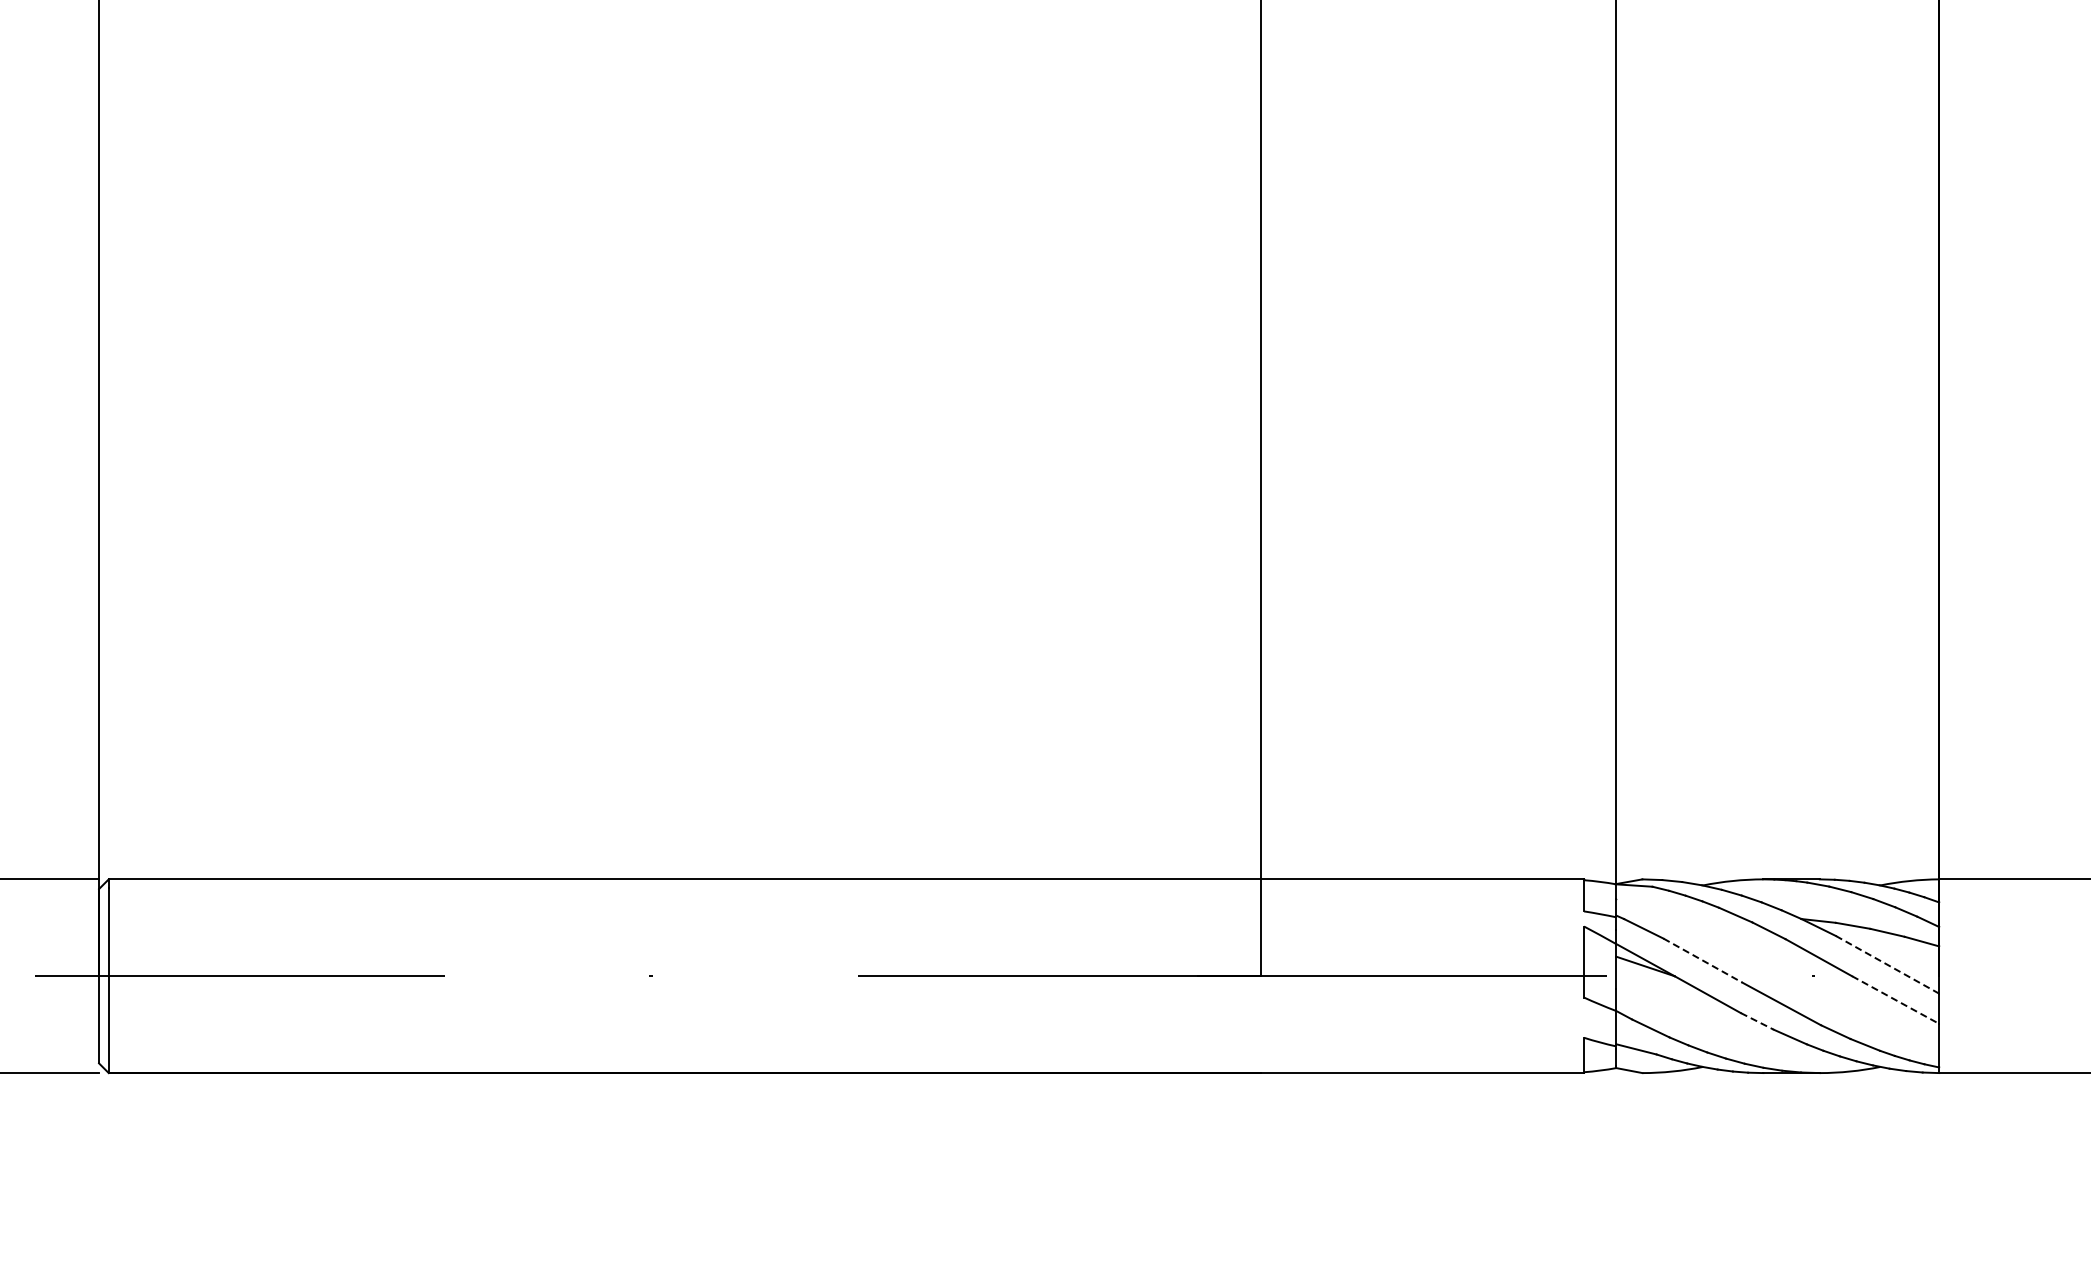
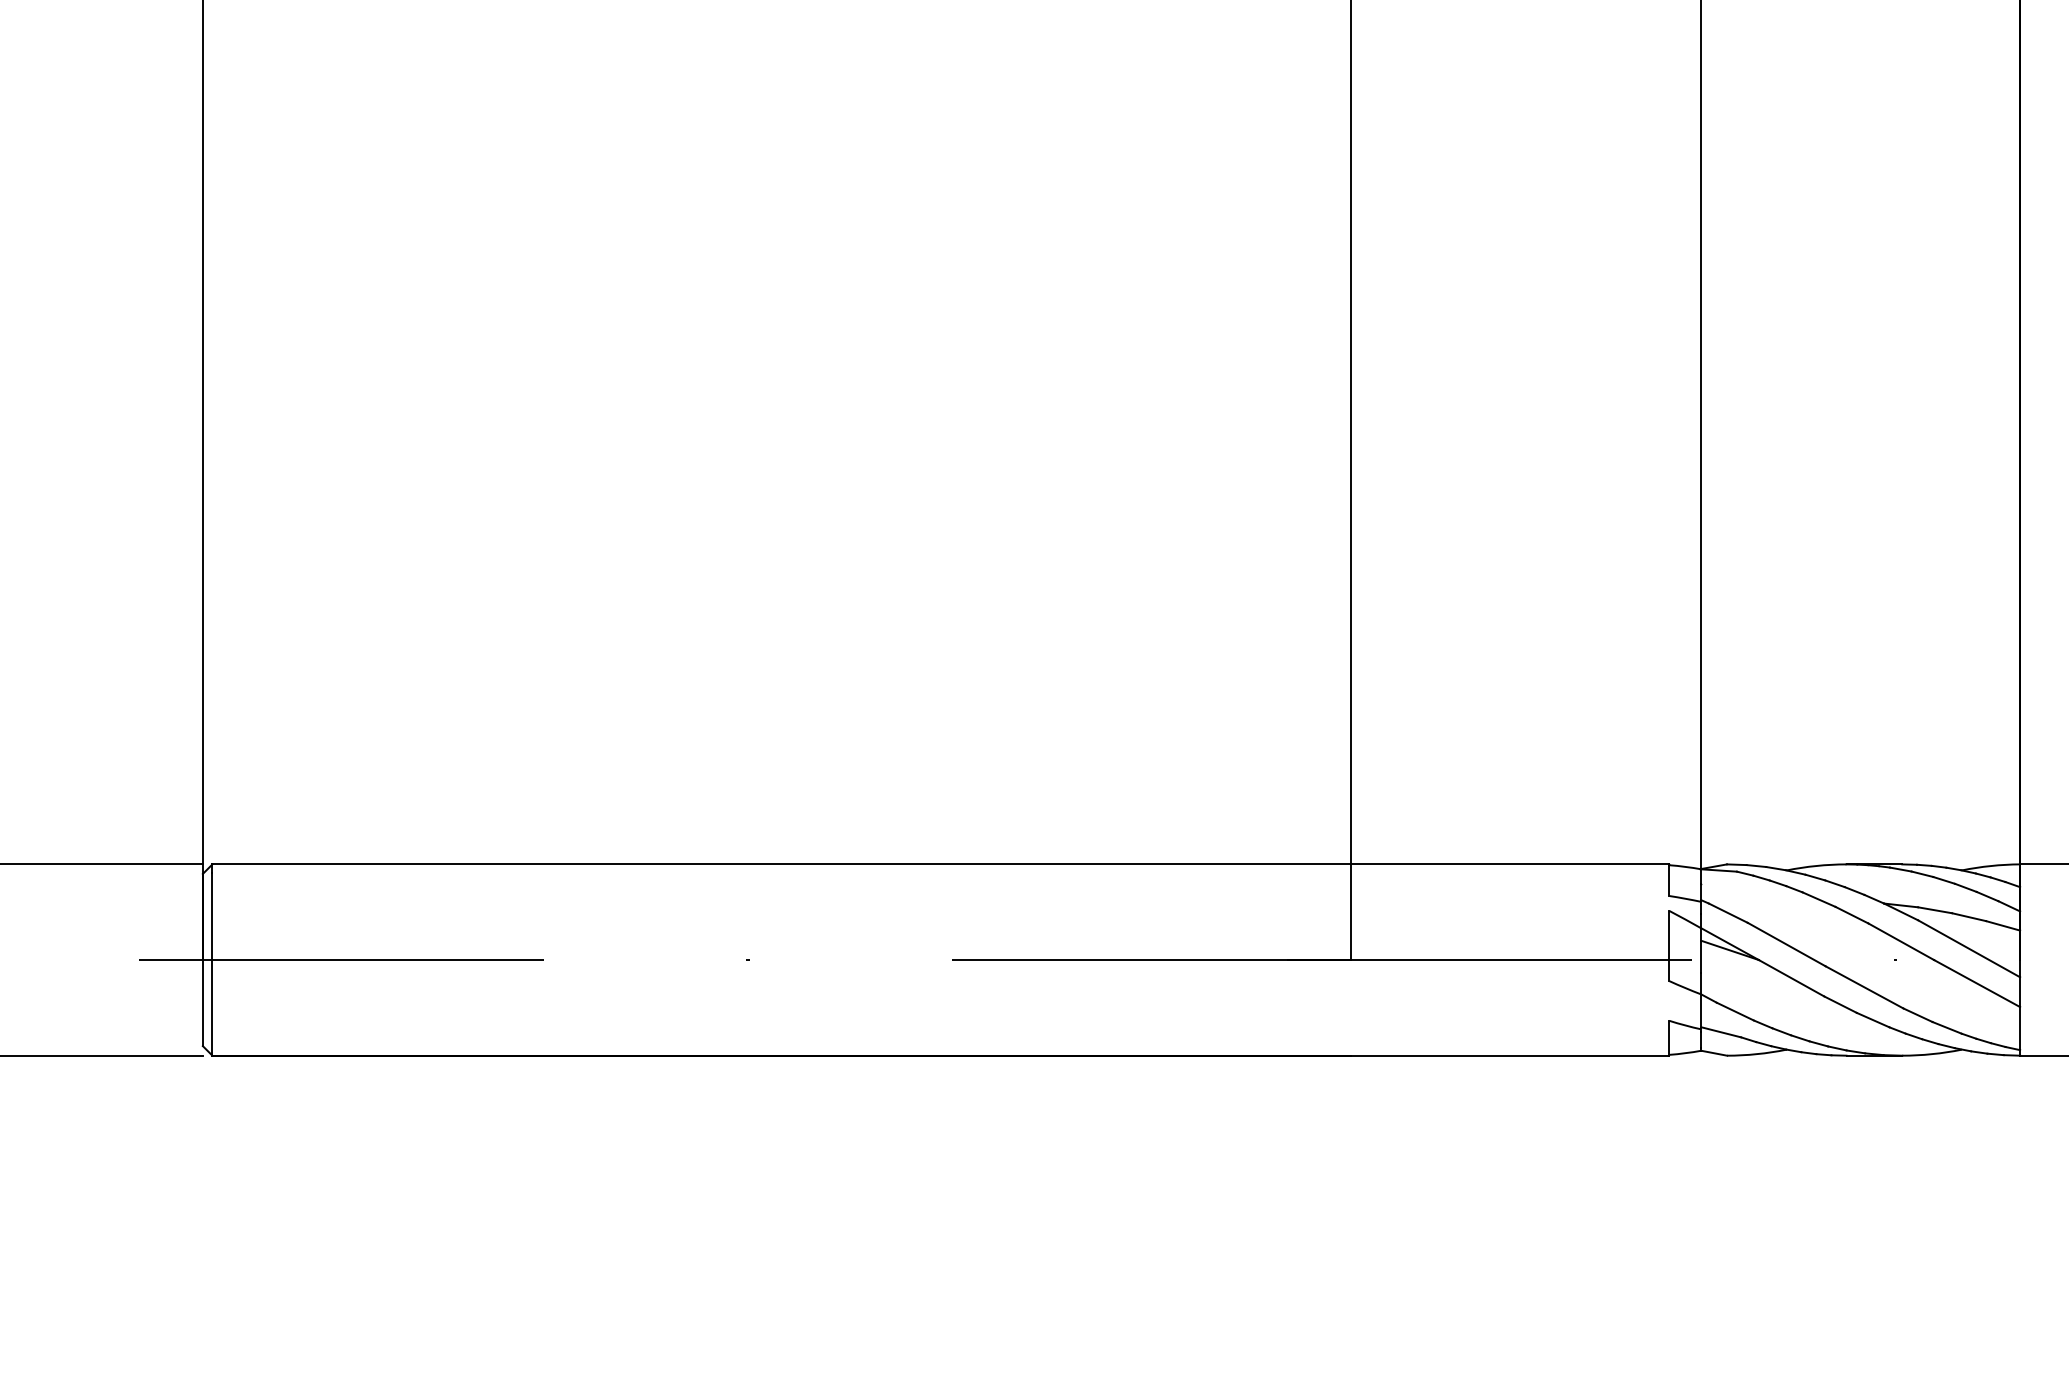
line: (1702, 960) -> (1786, 944), dashed -> solid
line: (1887, 965) -> (1969, 949), dashed -> solid
line: (1896, 999) -> (1977, 983), dashed -> solid
line: (1757, 1021) -> (1840, 1004), dashed -> solid

